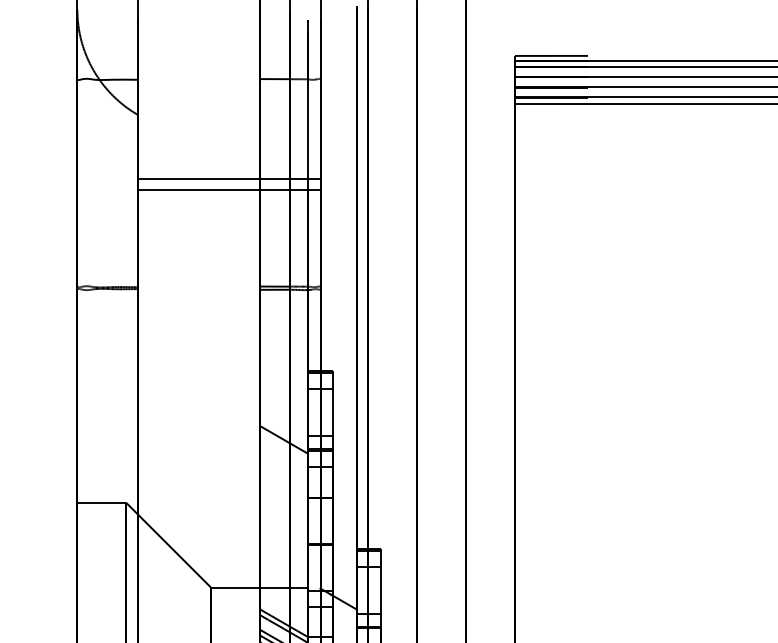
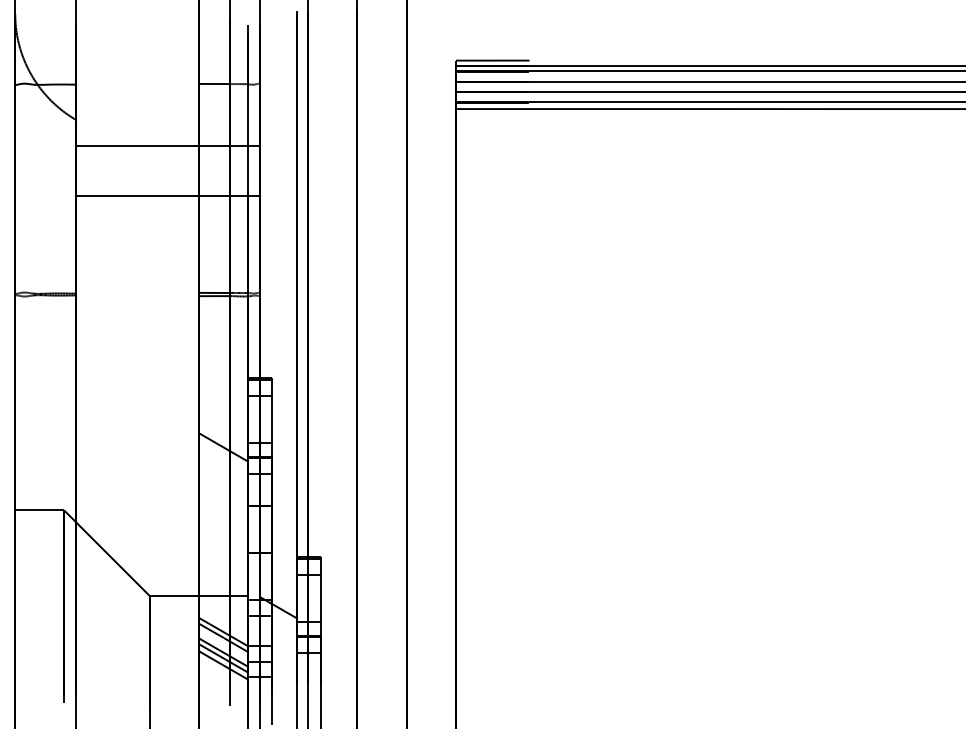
line: (229, 178) -> (168, 145), moved

